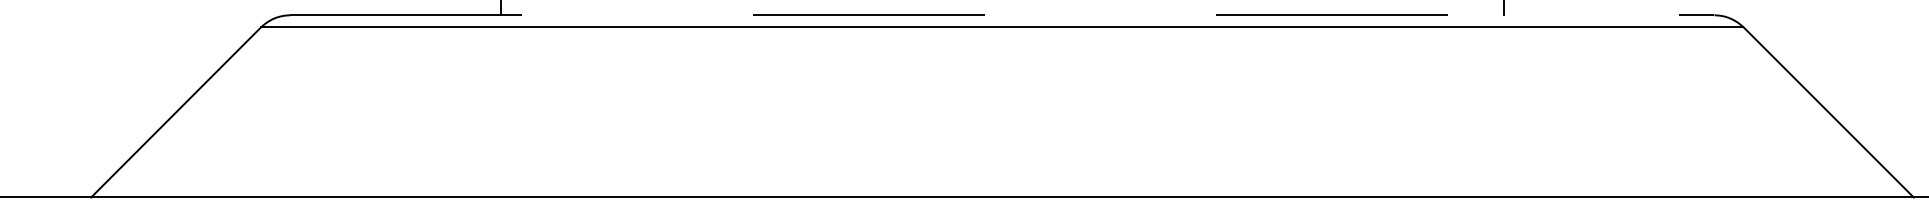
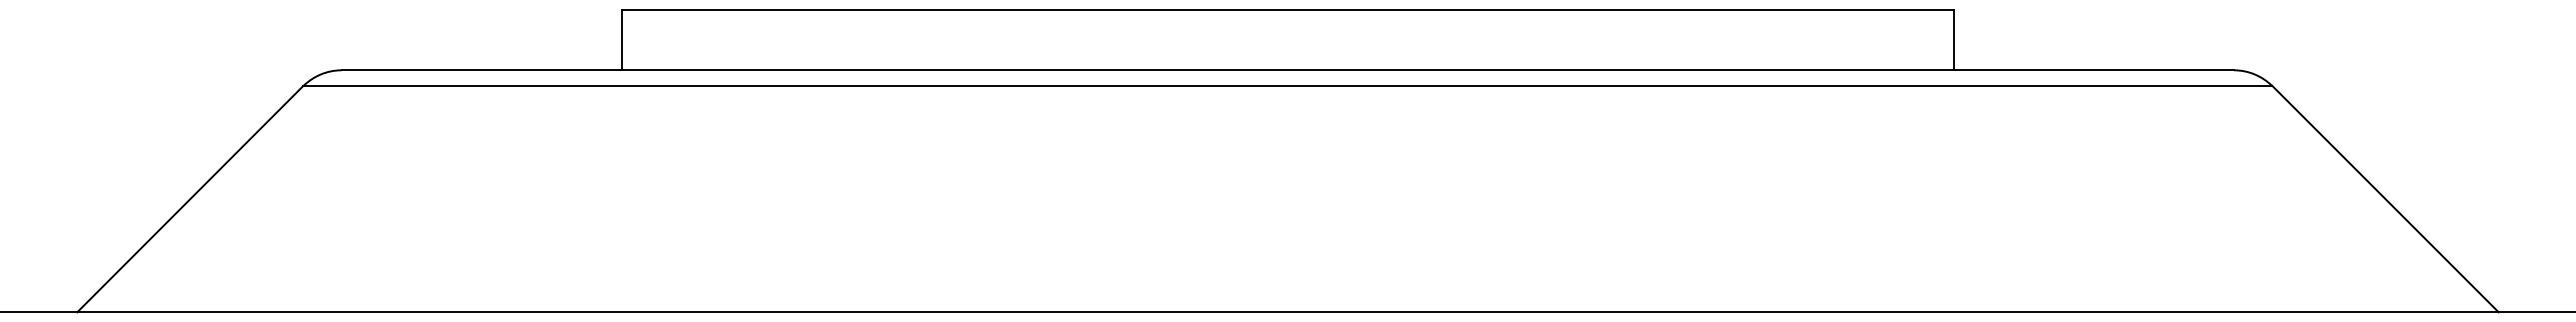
line: (1002, 14) -> (1288, 69), dashed -> solid

